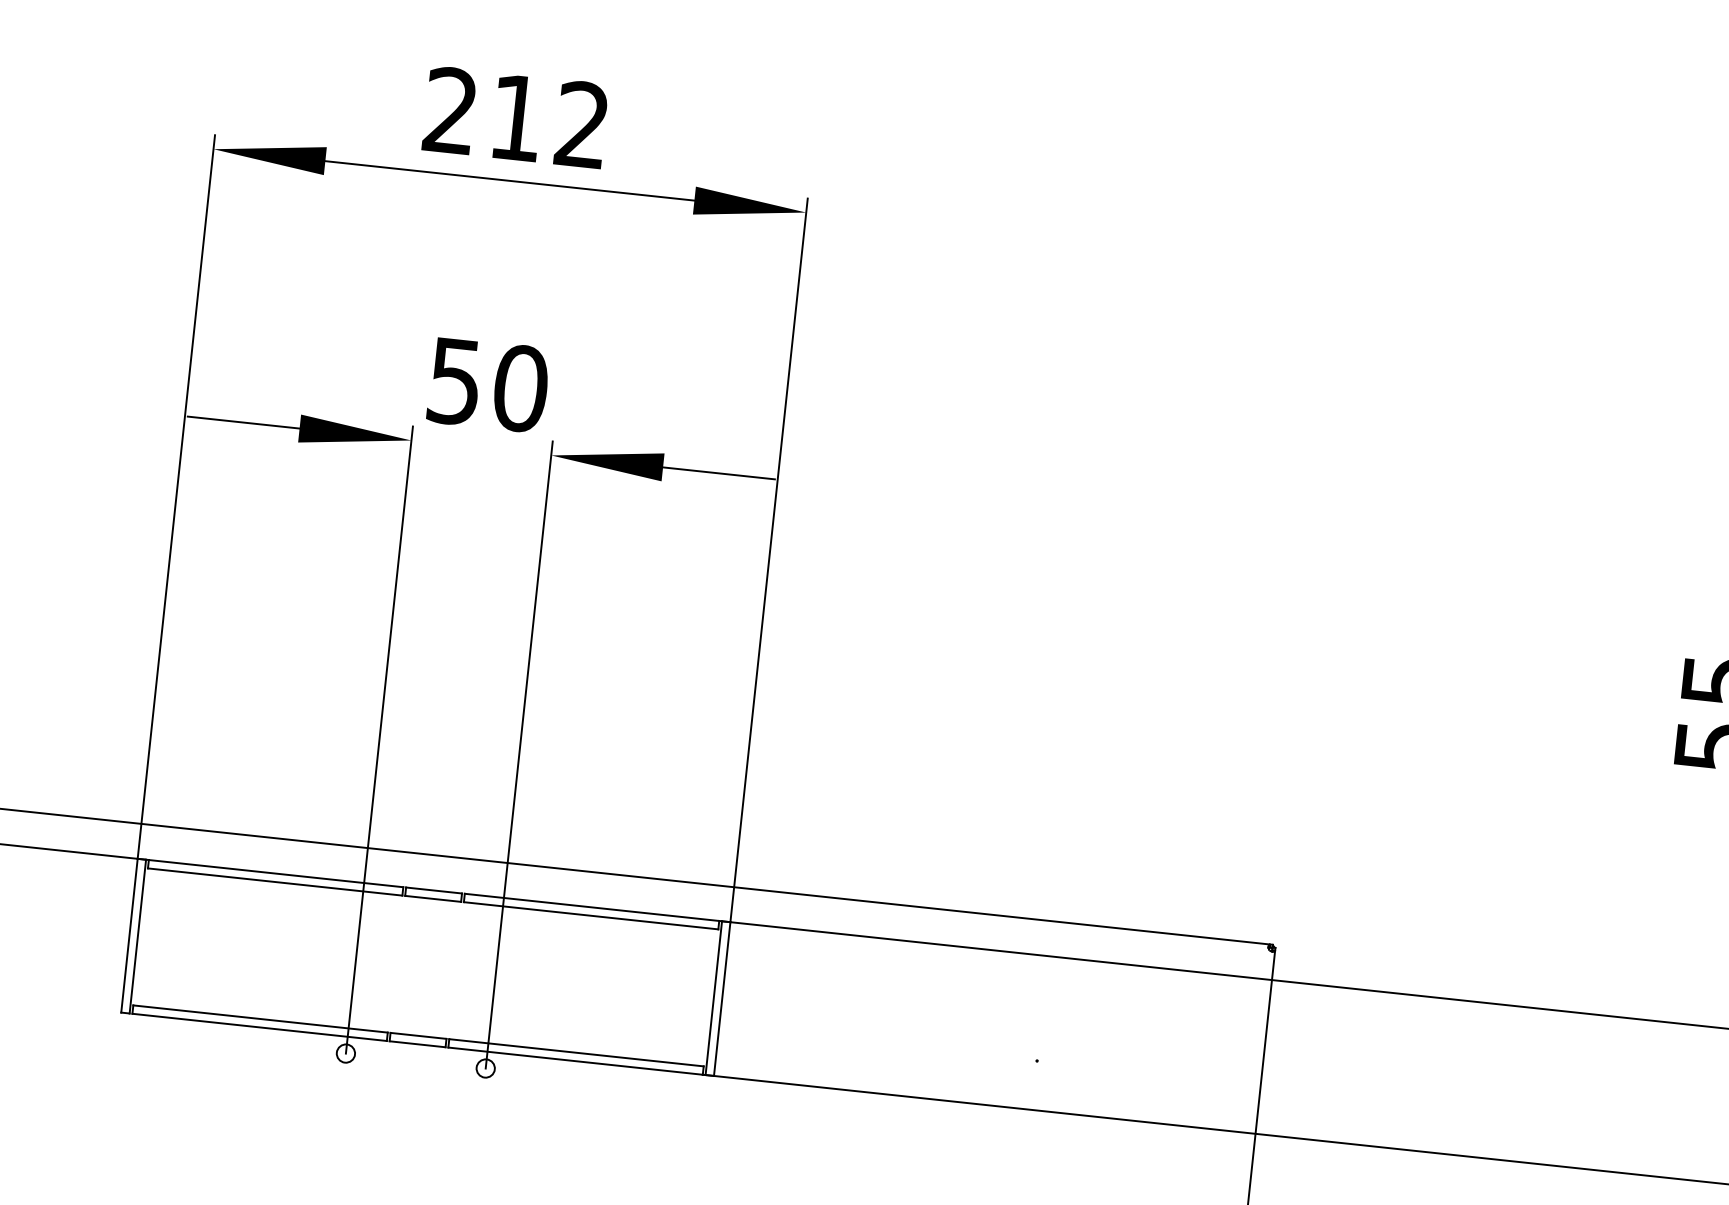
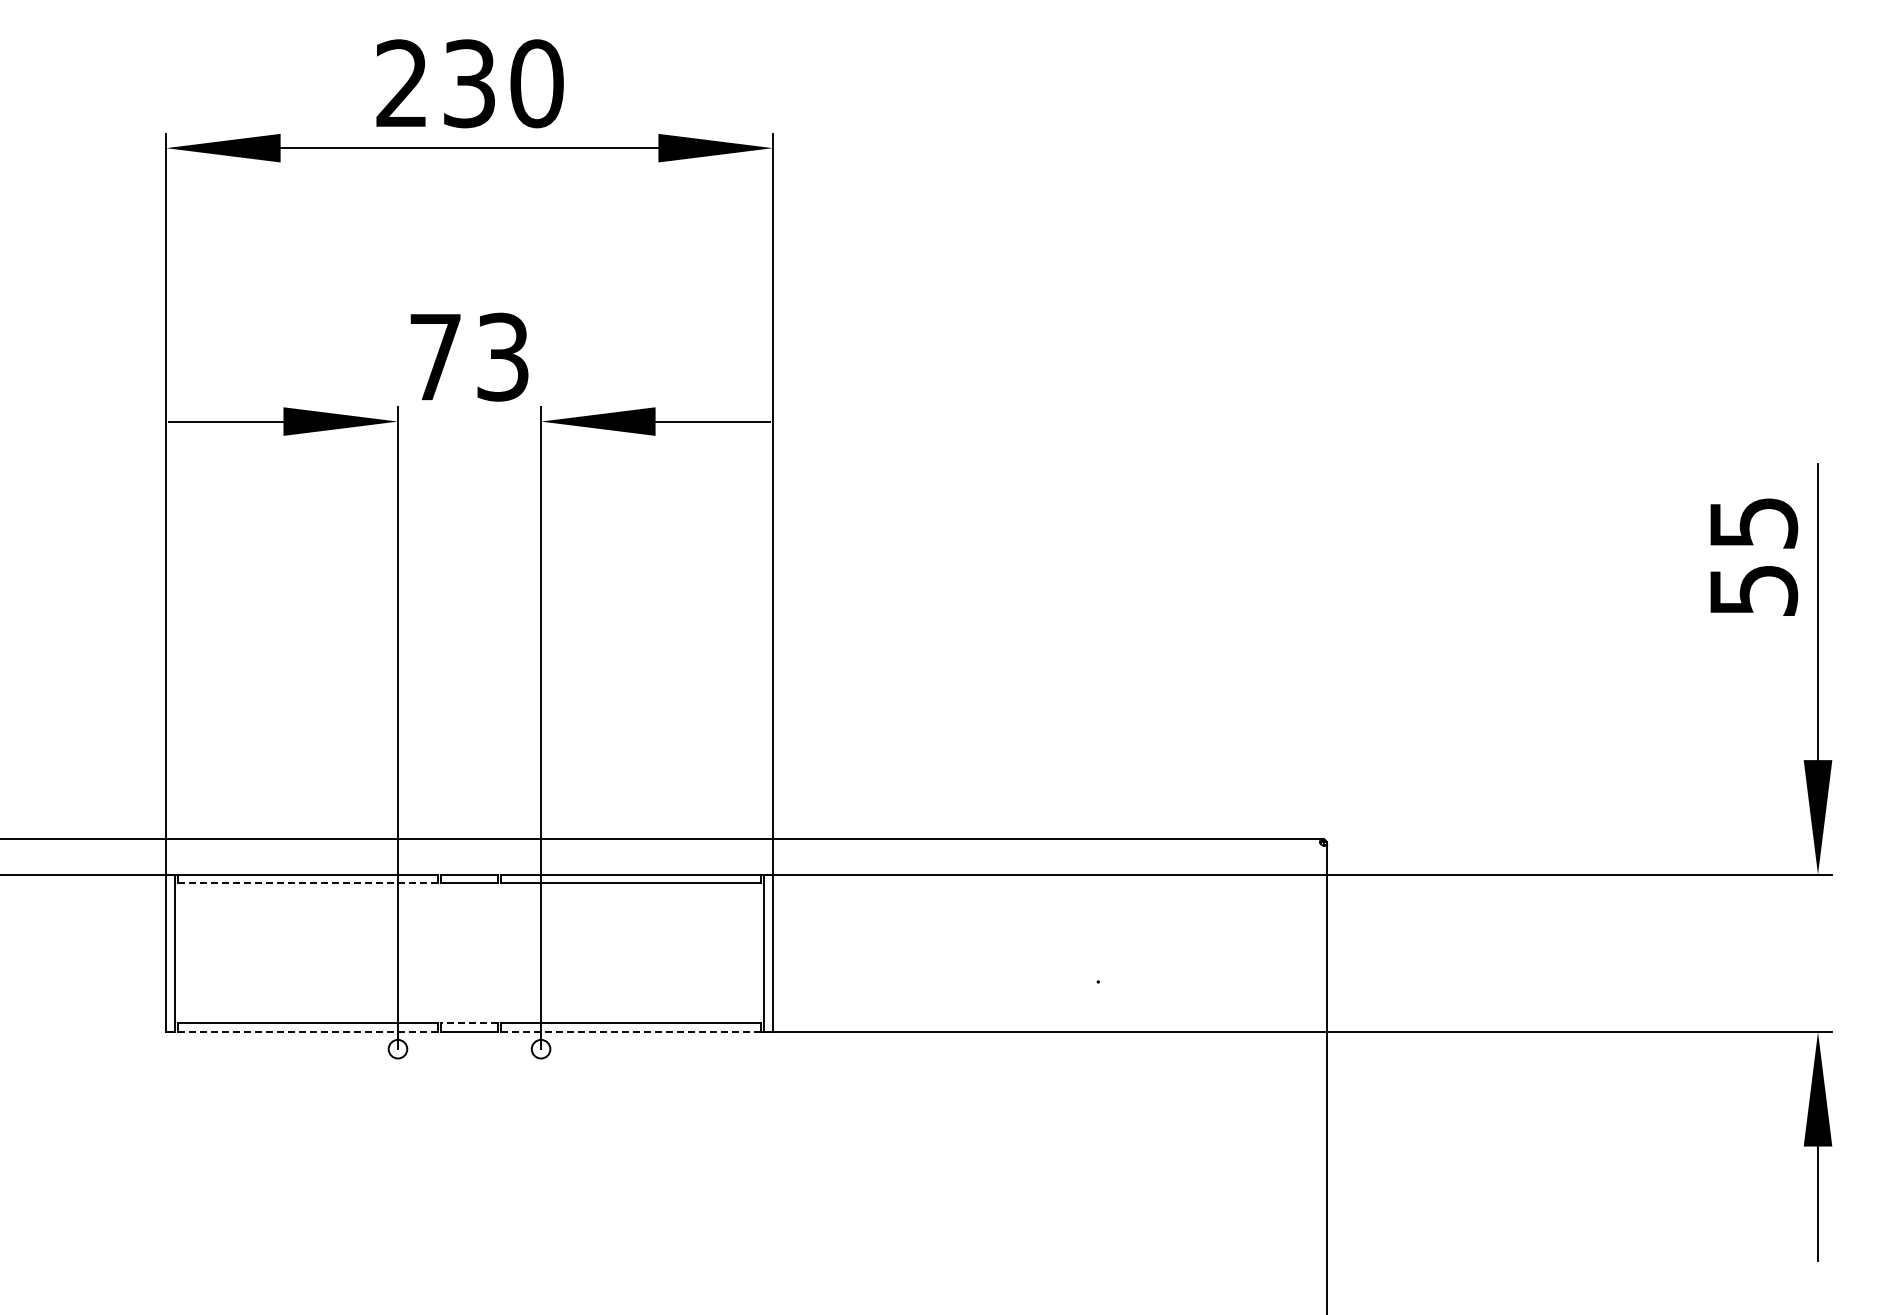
text: (549, 121) -> (503, 83), 212 -> 230
text: (488, 384) -> (469, 356), 50 -> 73
line: (275, 882) -> (308, 883), solid -> dashed
line: (260, 1027) -> (308, 1032), solid -> dashed
line: (418, 1035) -> (469, 1023), solid -> dashed
line: (575, 1061) -> (631, 1032), solid -> dashed

